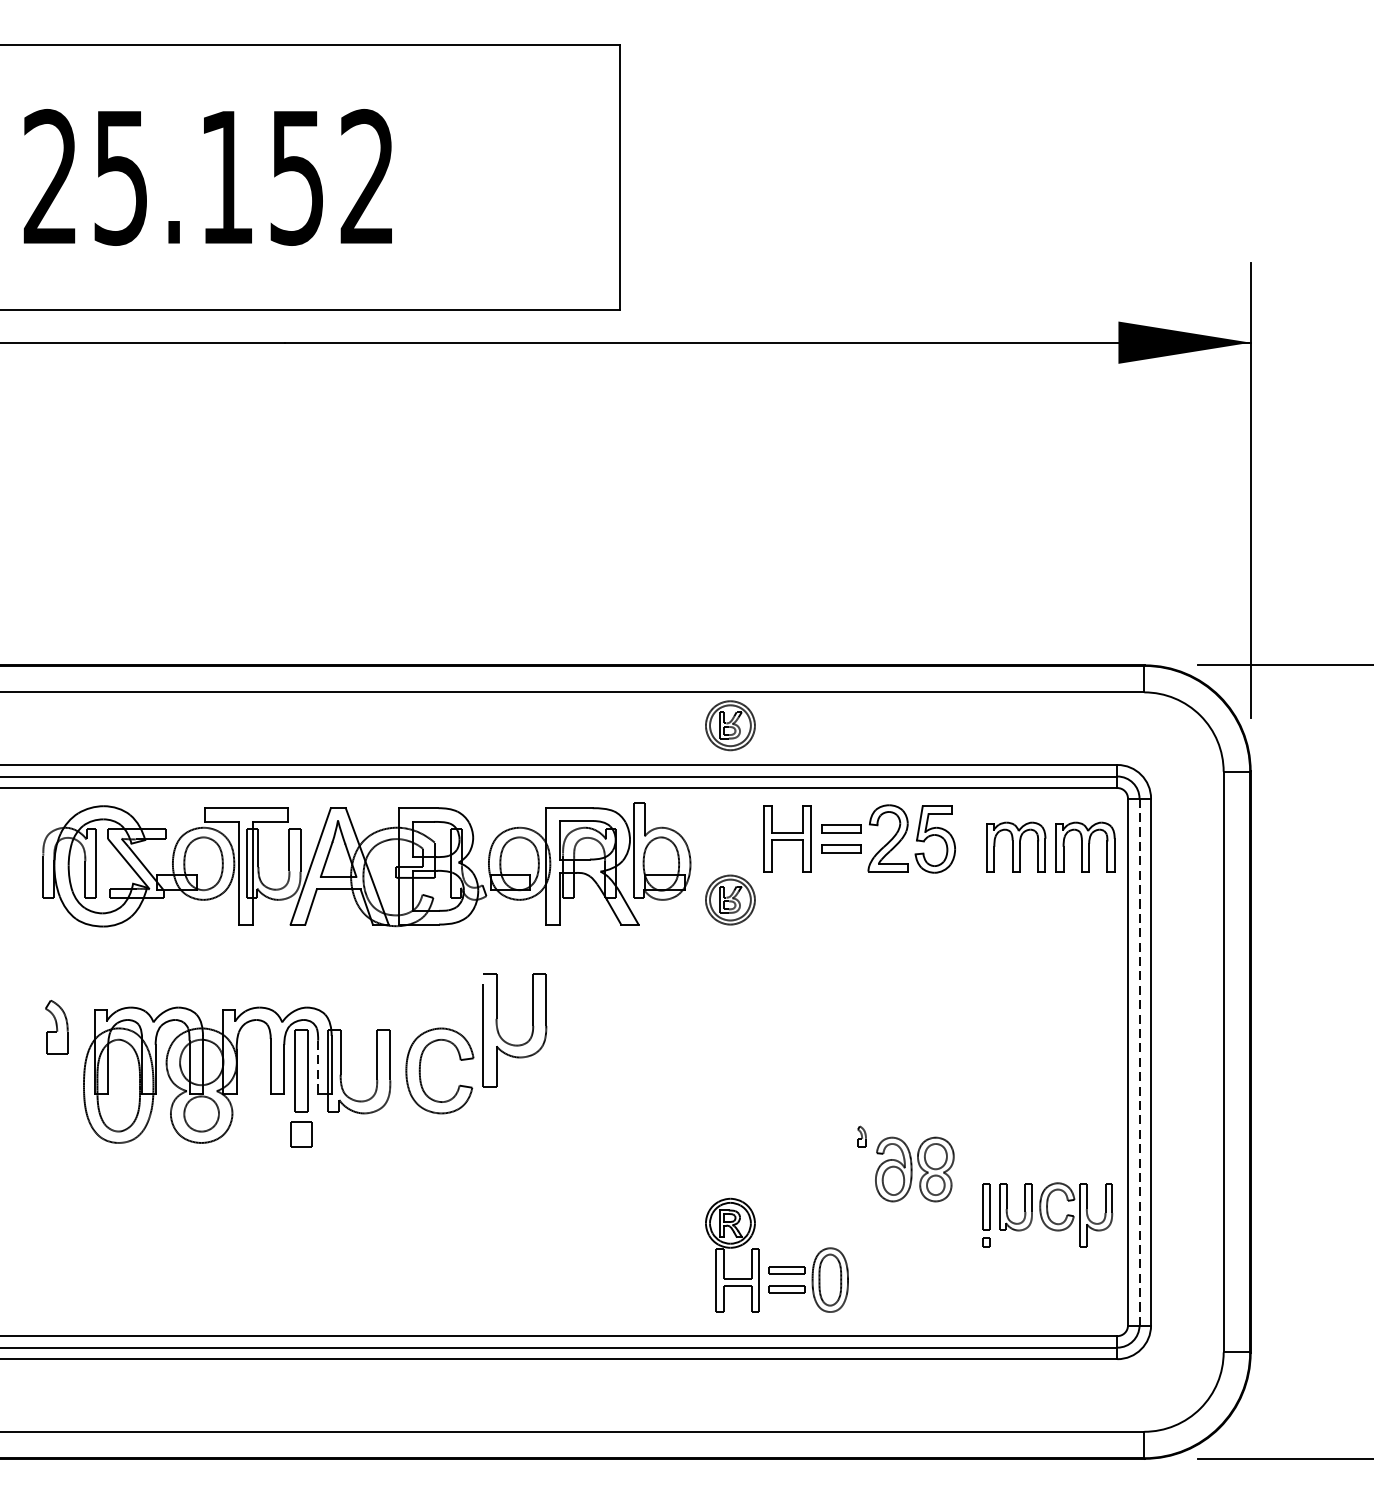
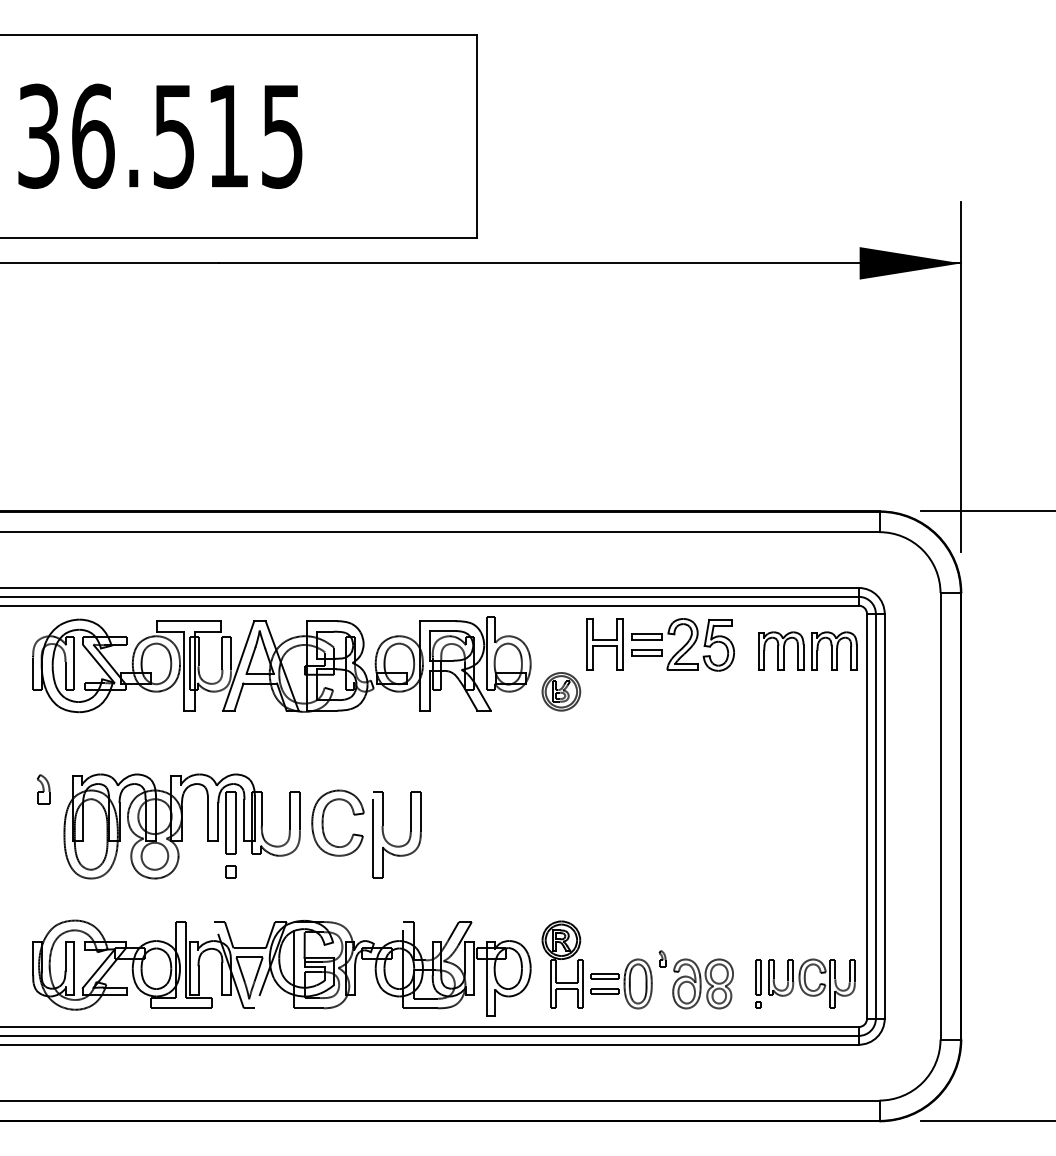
text: (208, 176) -> (160, 135), 25.152 -> 36.515
part: (730, 725) -> (561, 557), removed
part: (56, 1027) -> (43, 789), size x0.71
part: (504, 1038) -> (388, 841), moved
line: (1139, 1062) -> (875, 816), dashed -> solid
line: (318, 1067) -> (244, 820), dashed -> solid
part: (299, 1133) -> (230, 871), size x0.62
part: (904, 1163) -> (695, 979), moved
part: (1047, 1214) -> (805, 983), moved
part: (366, 1258) -> (281, 967), added

